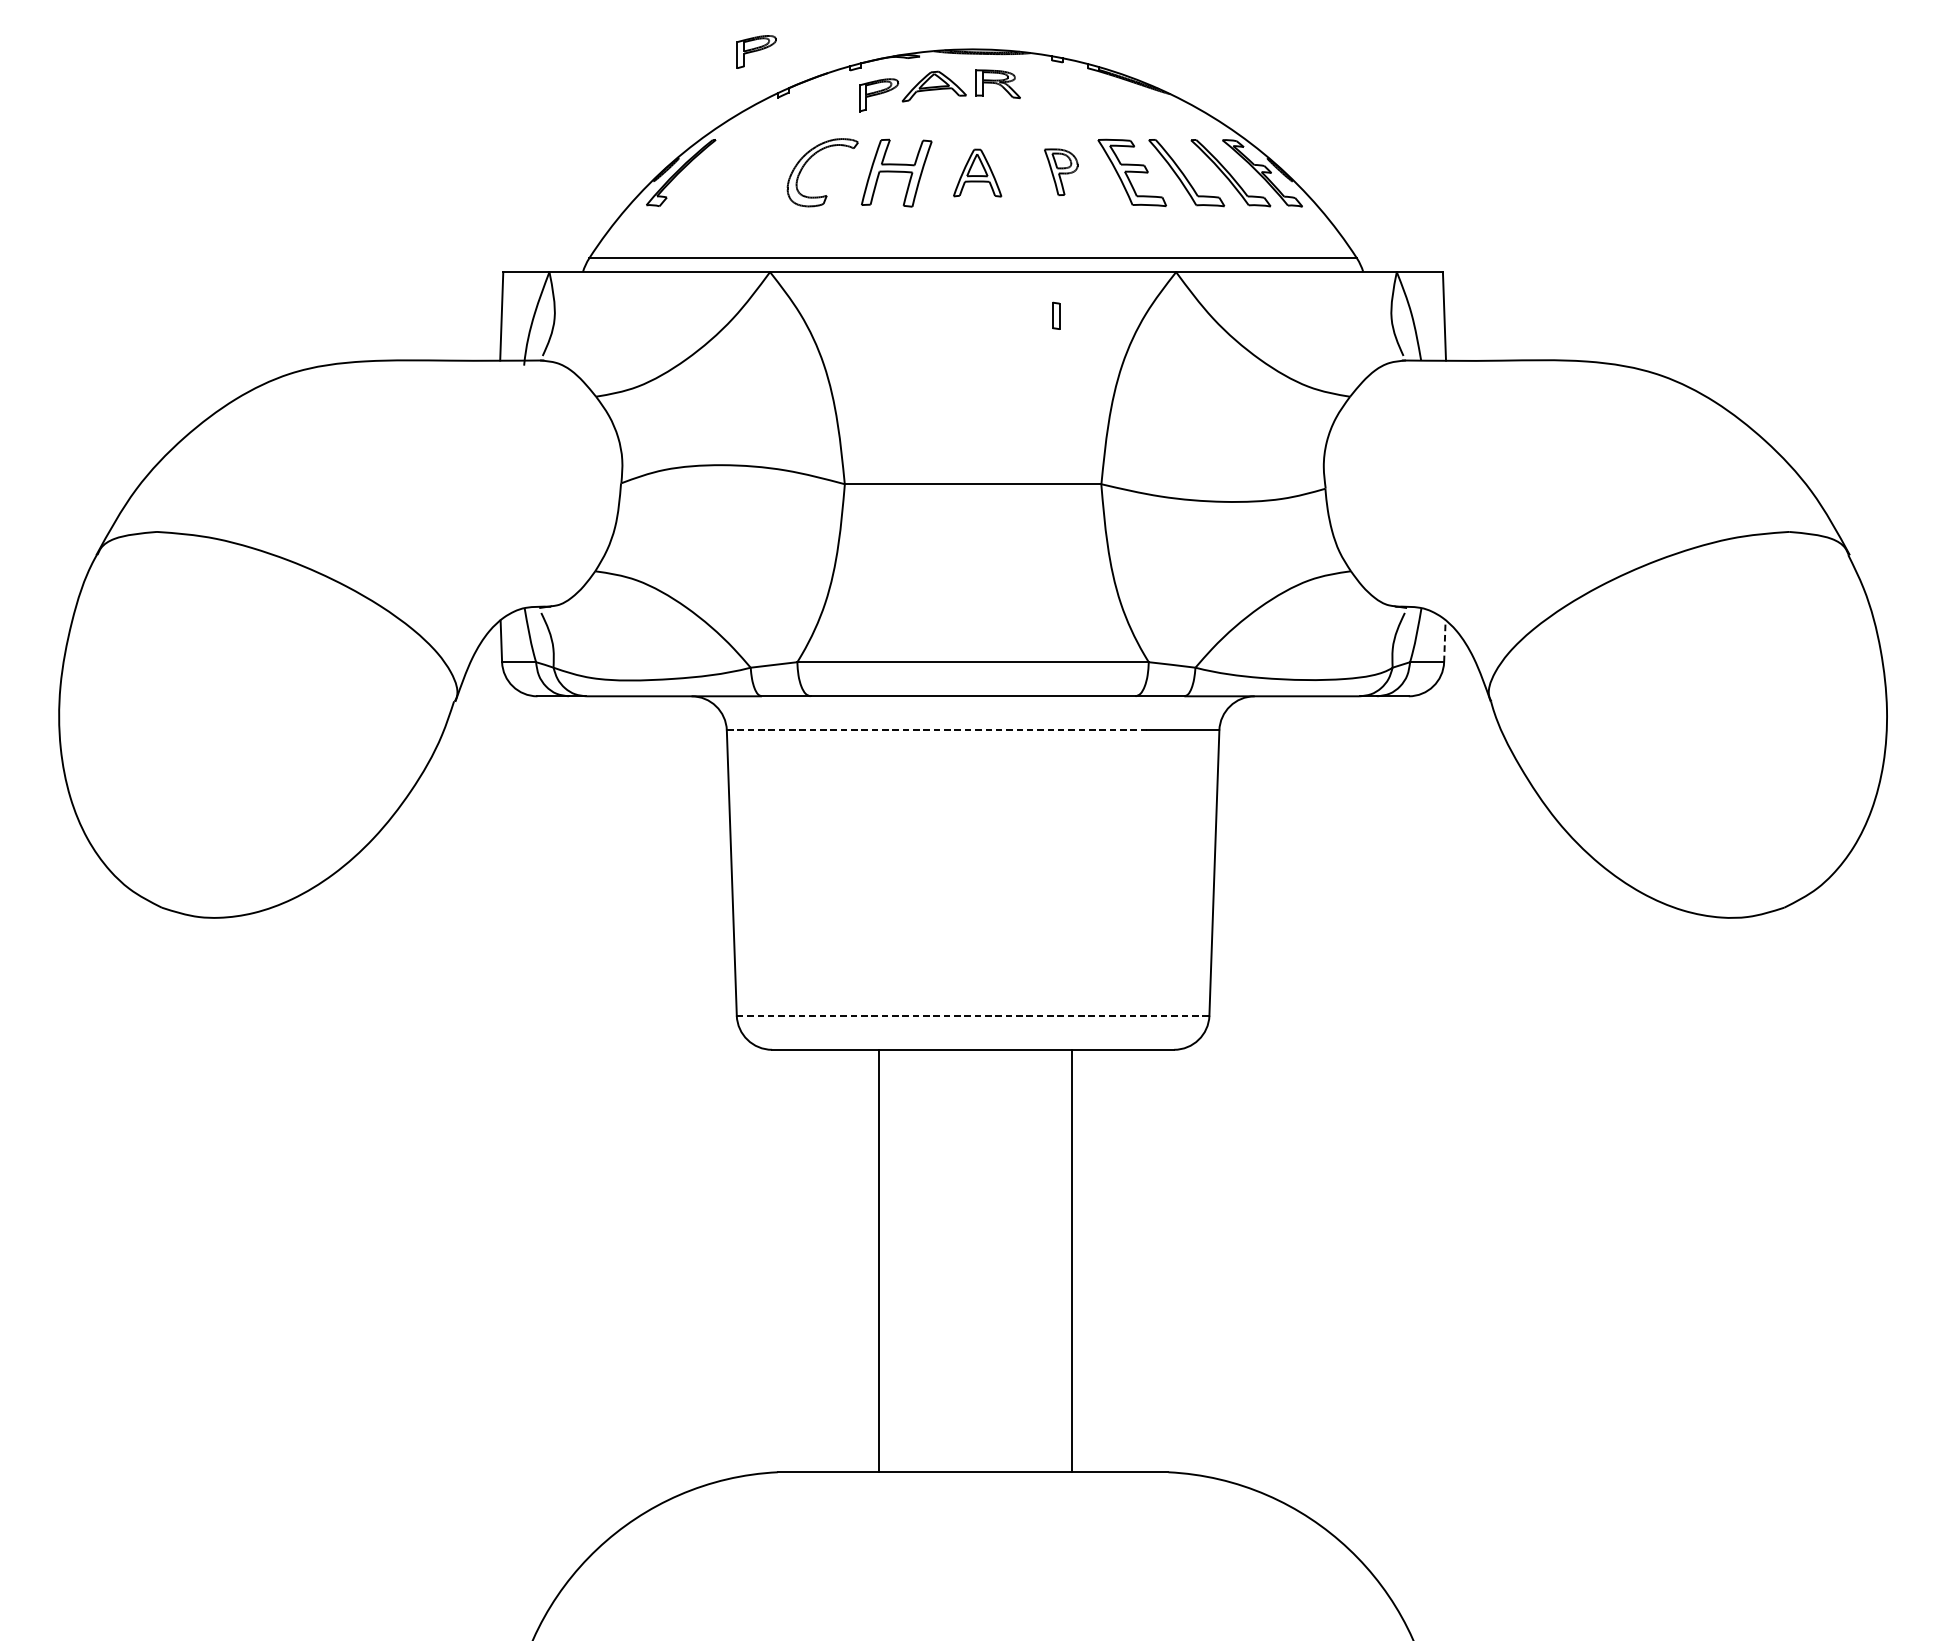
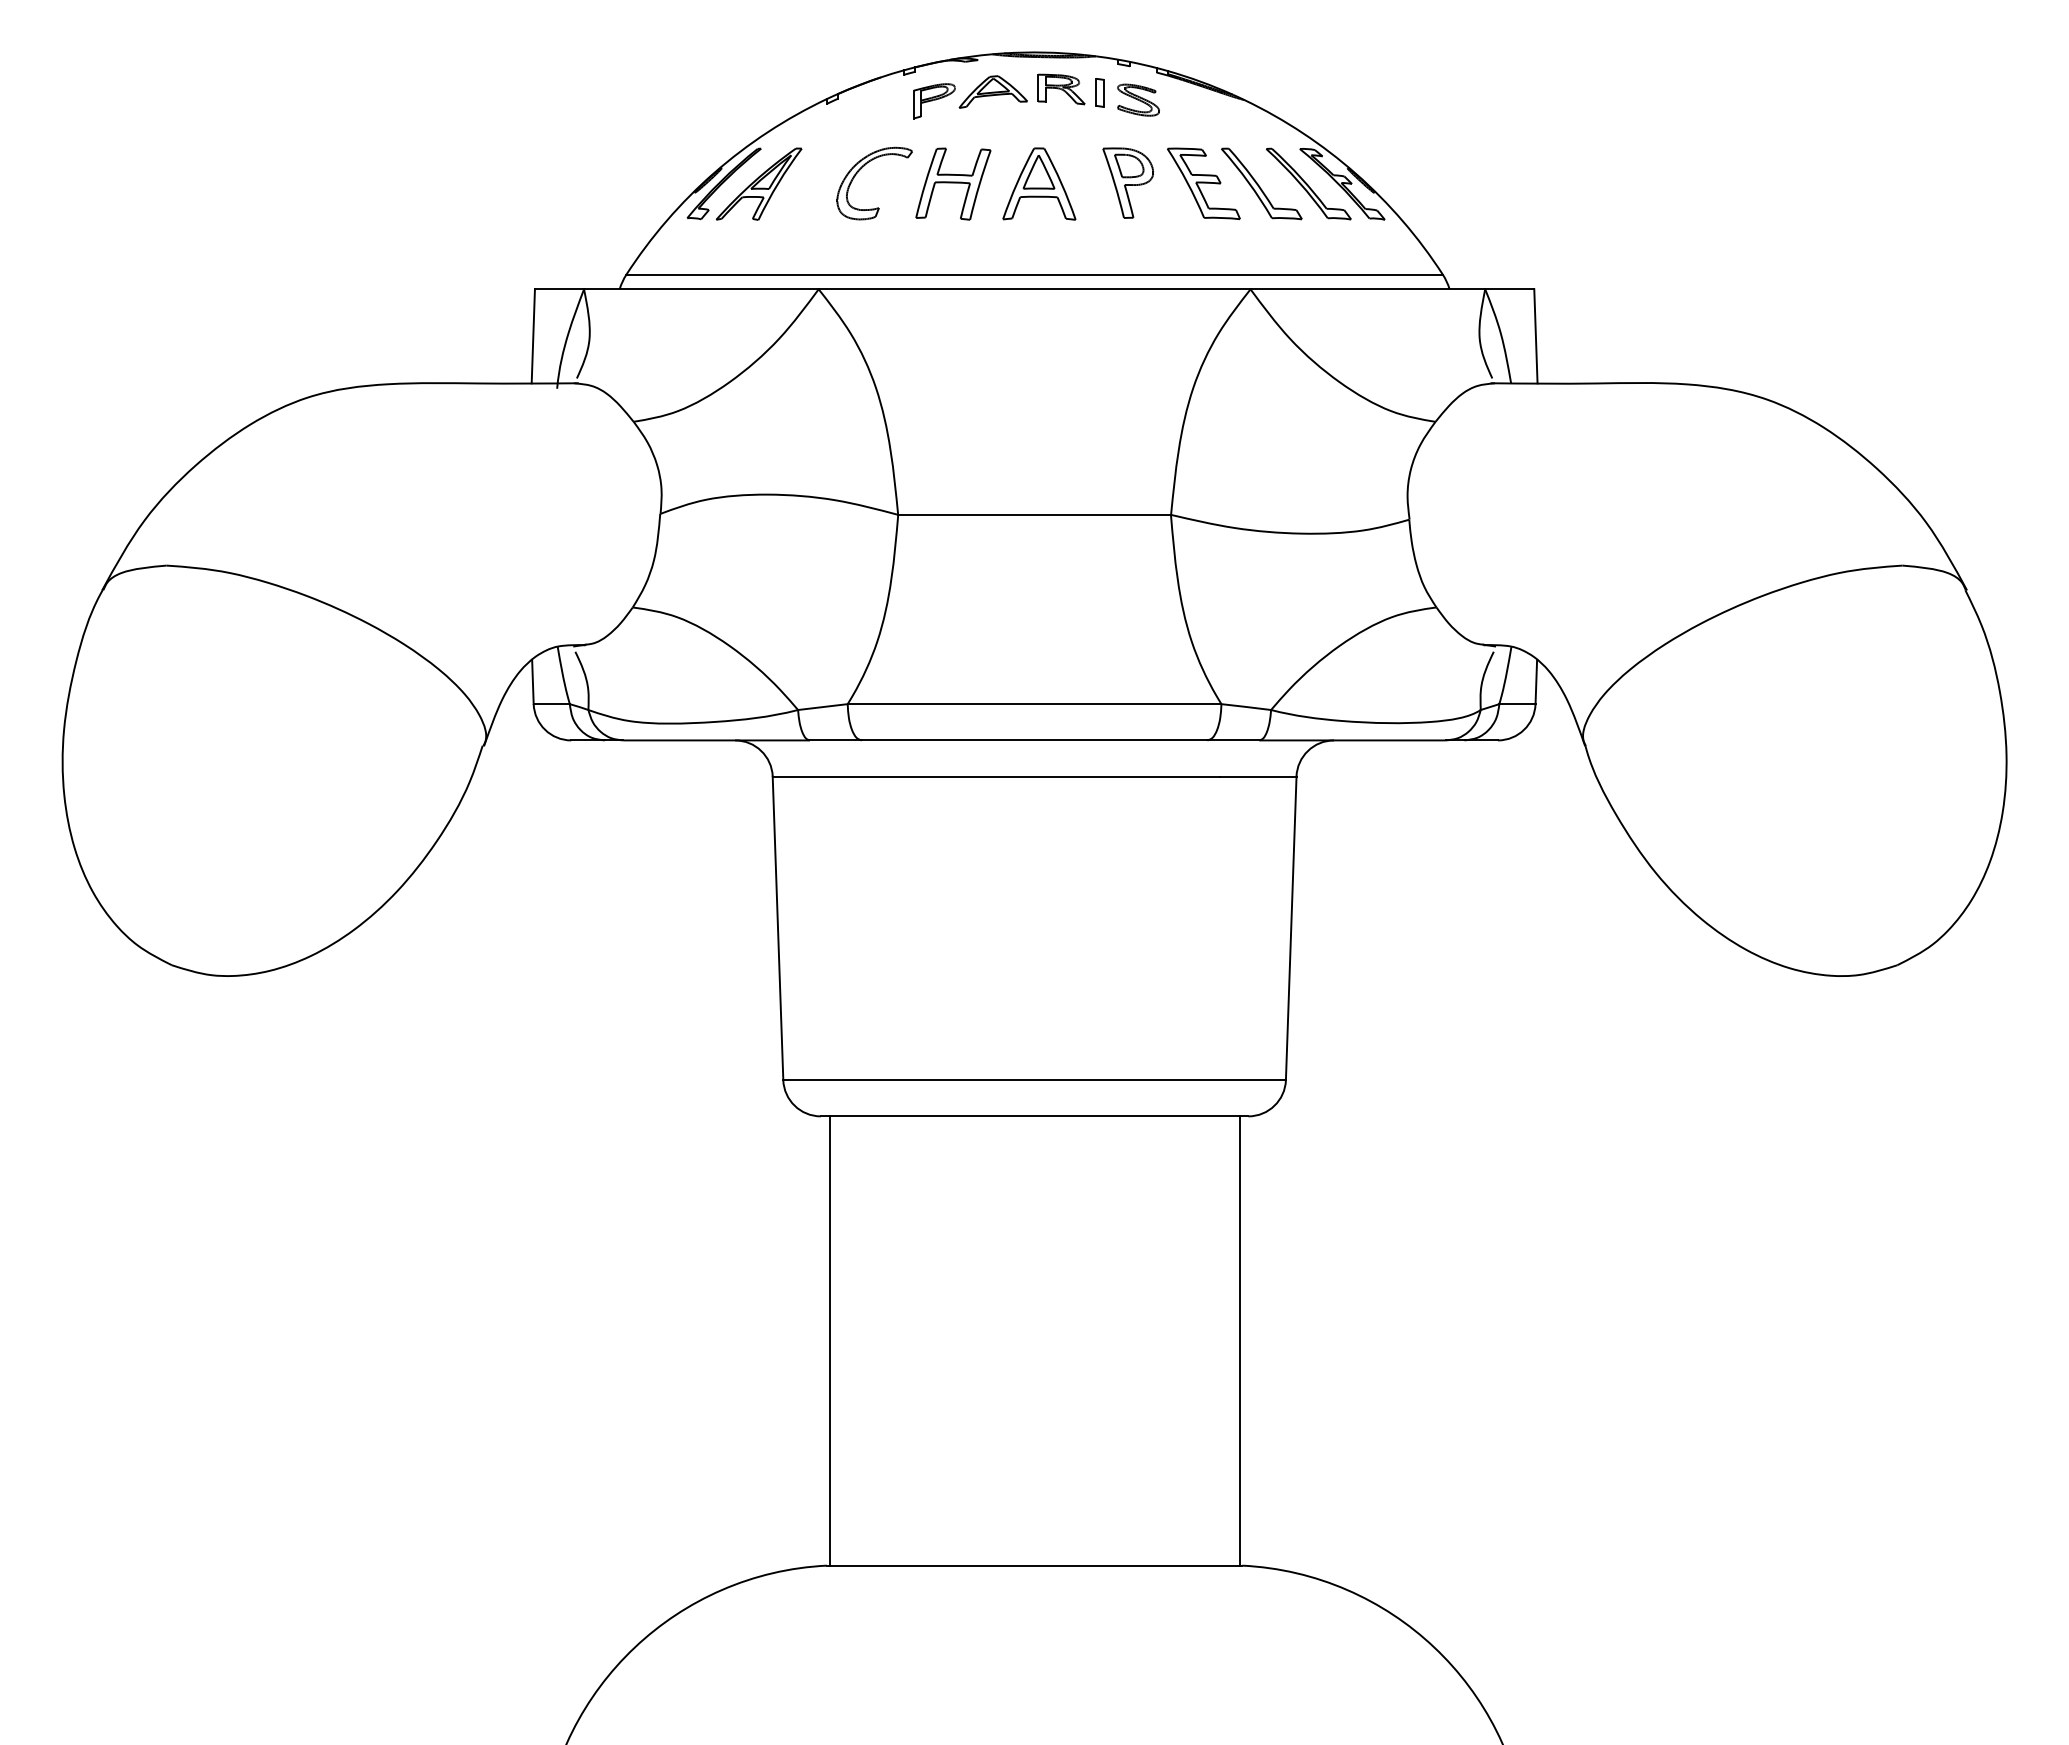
part: (756, 52) -> (804, 55), removed
part: (1070, 93) -> (1138, 99), added
part: (1061, 171) -> (1128, 182), size x1.43
part: (714, 172) -> (759, 183), added
part: (977, 172) -> (1039, 183), size x1.43
part: (1055, 315) -> (1099, 92), moved
line: (1445, 640) -> (1536, 681), dashed -> solid
line: (937, 730) -> (996, 776), dashed -> solid
line: (973, 1016) -> (1035, 1080), dashed -> solid
line: (878, 1260) -> (829, 1340), moved
line: (1071, 1260) -> (1239, 1340), moved

